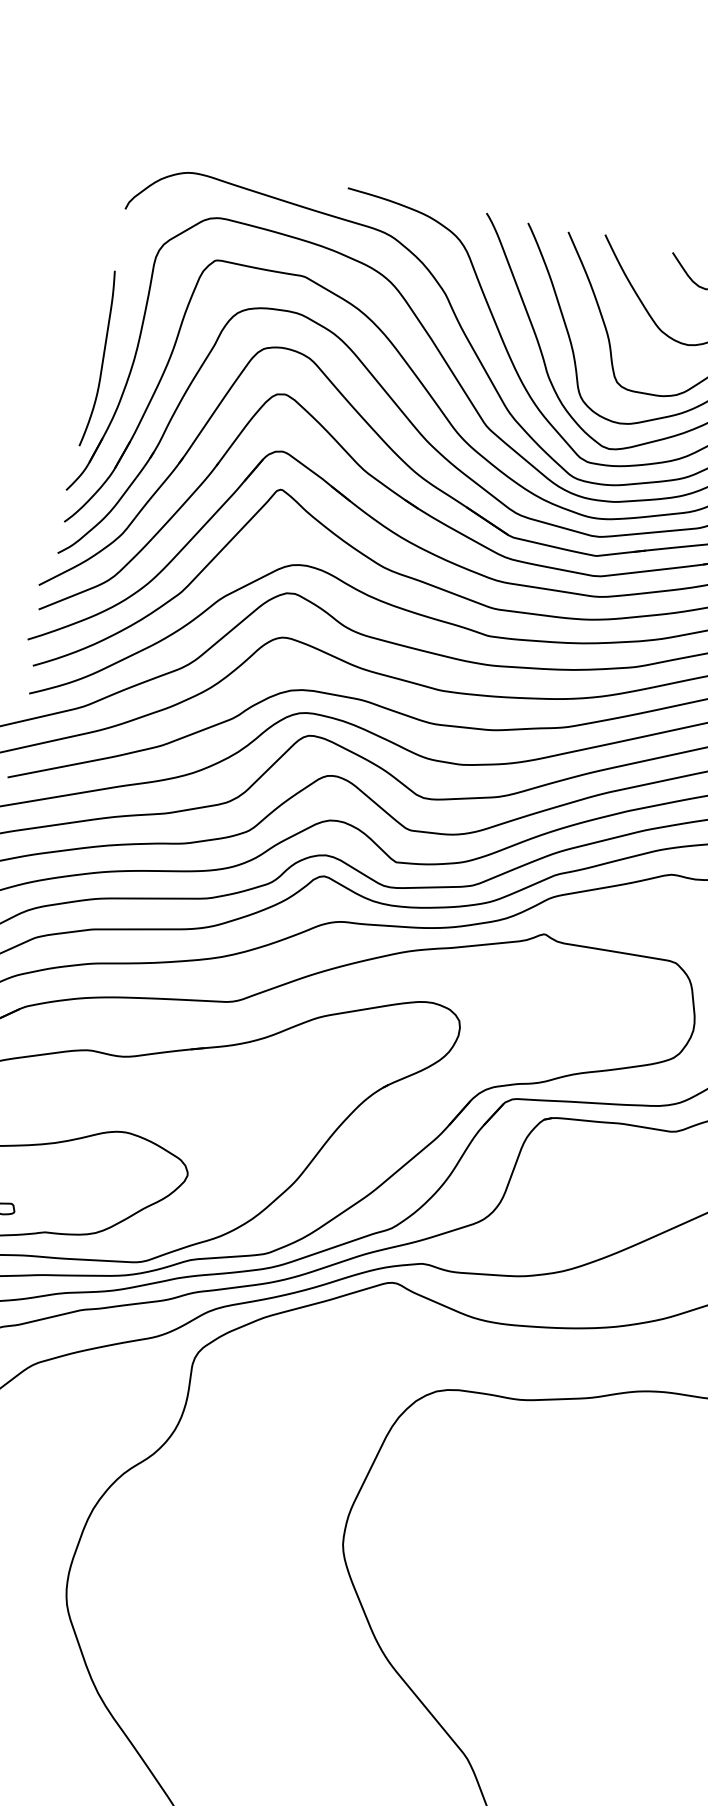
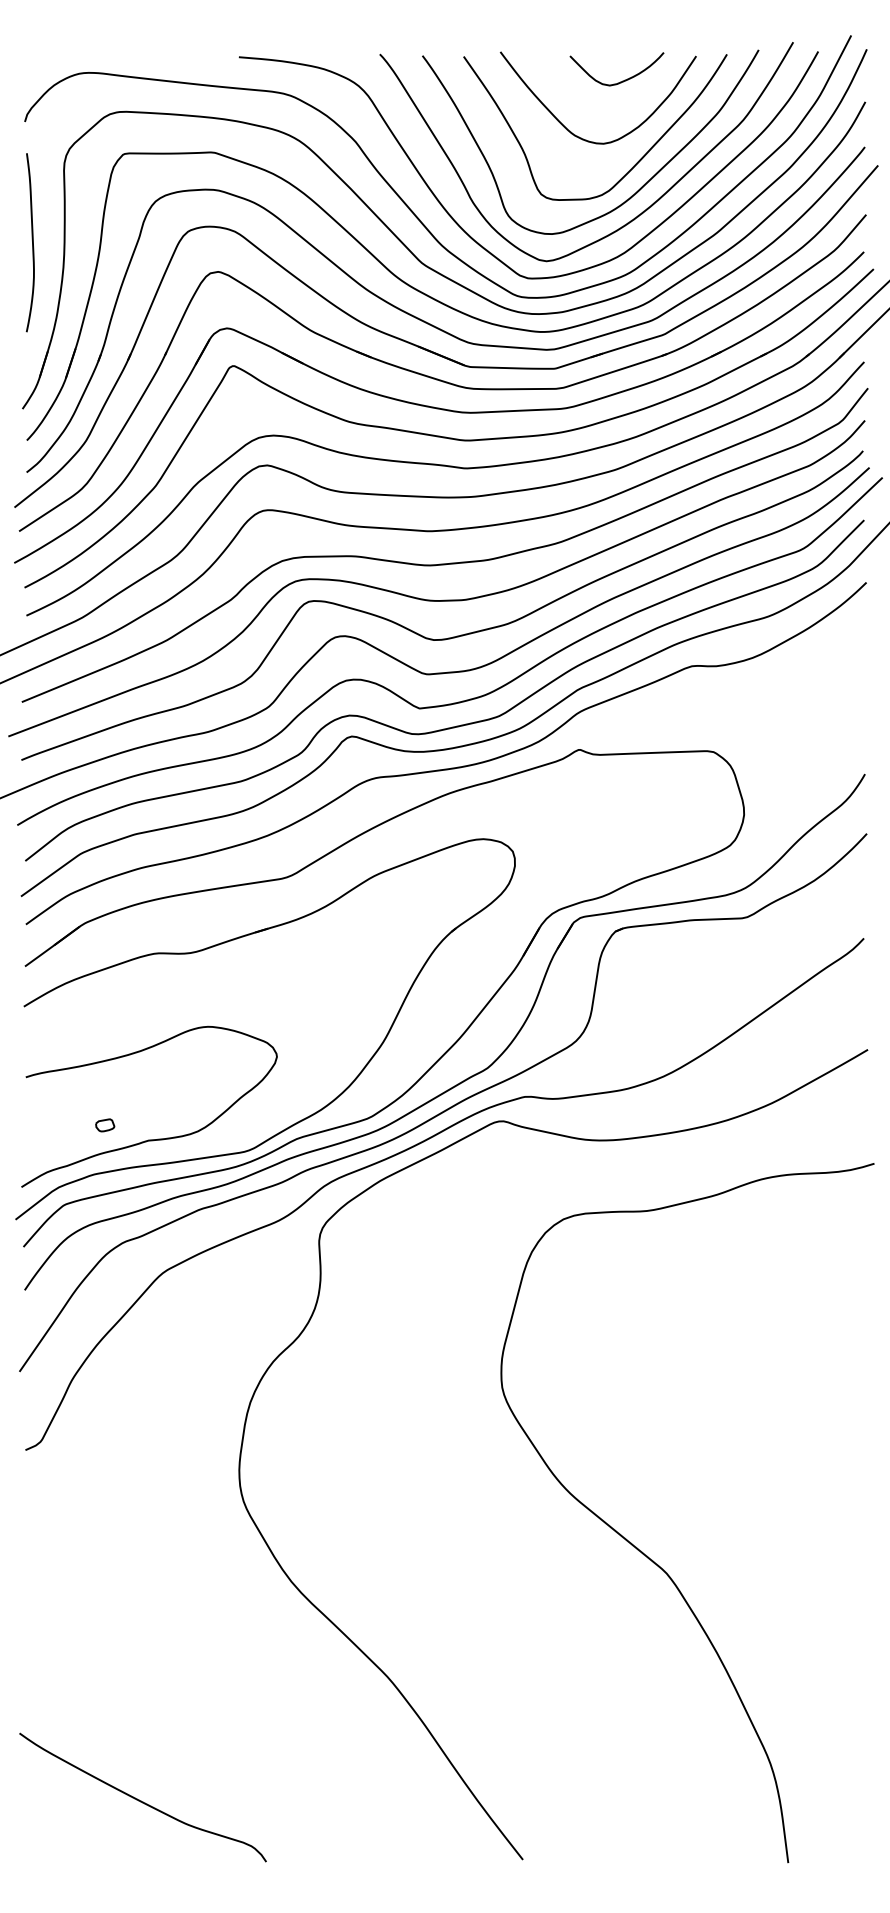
curve: (102, 359) -> (32, 242), moved

